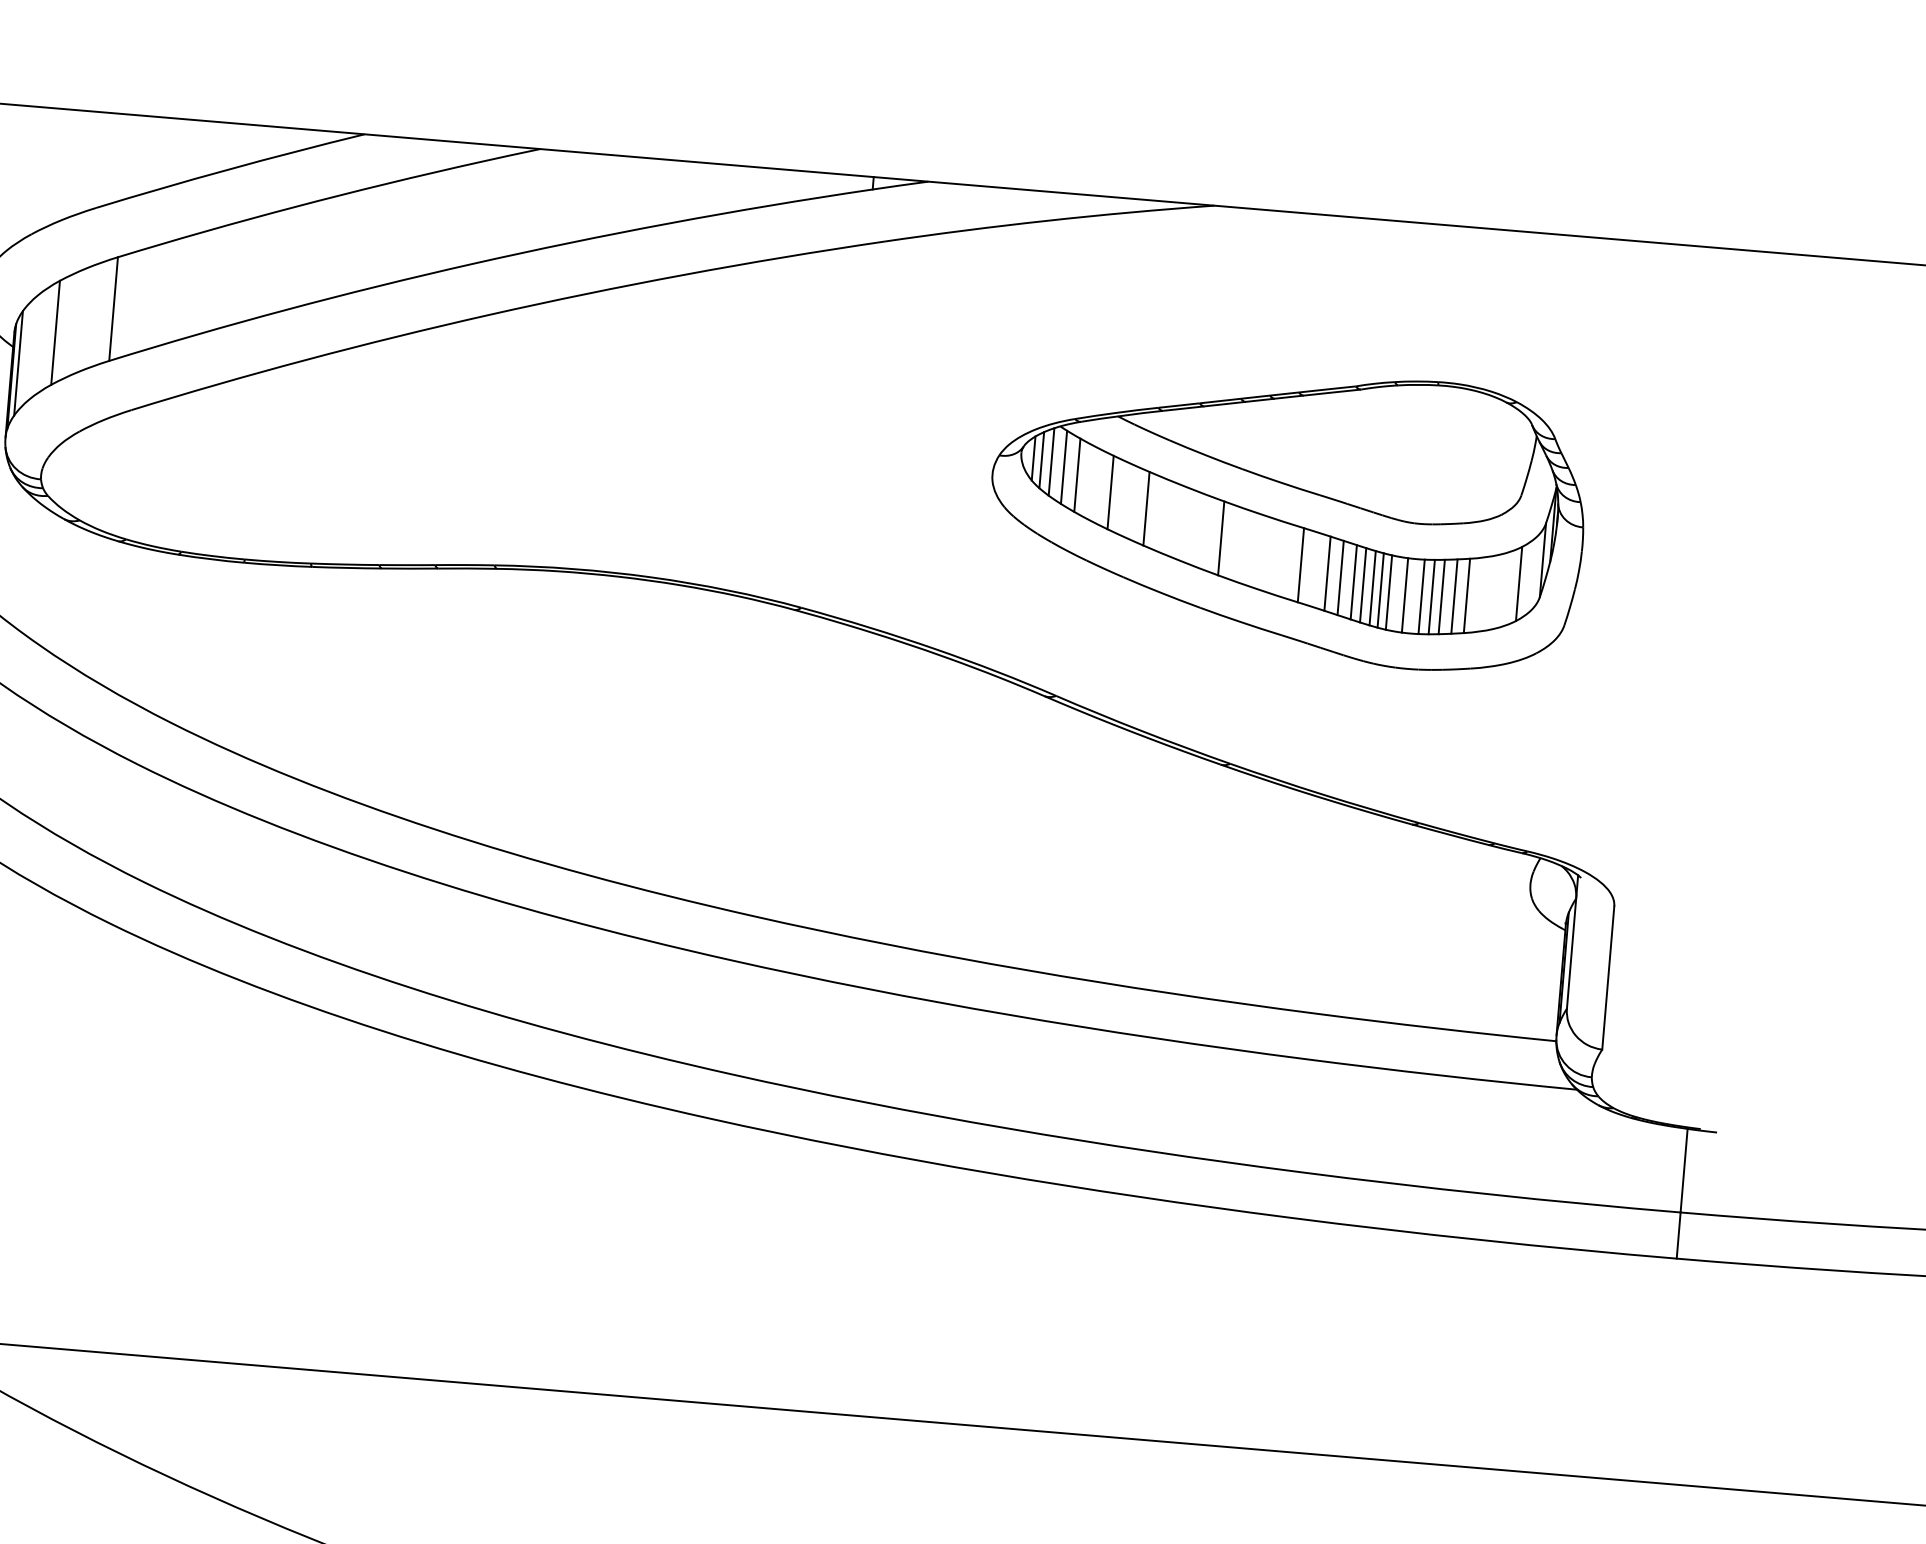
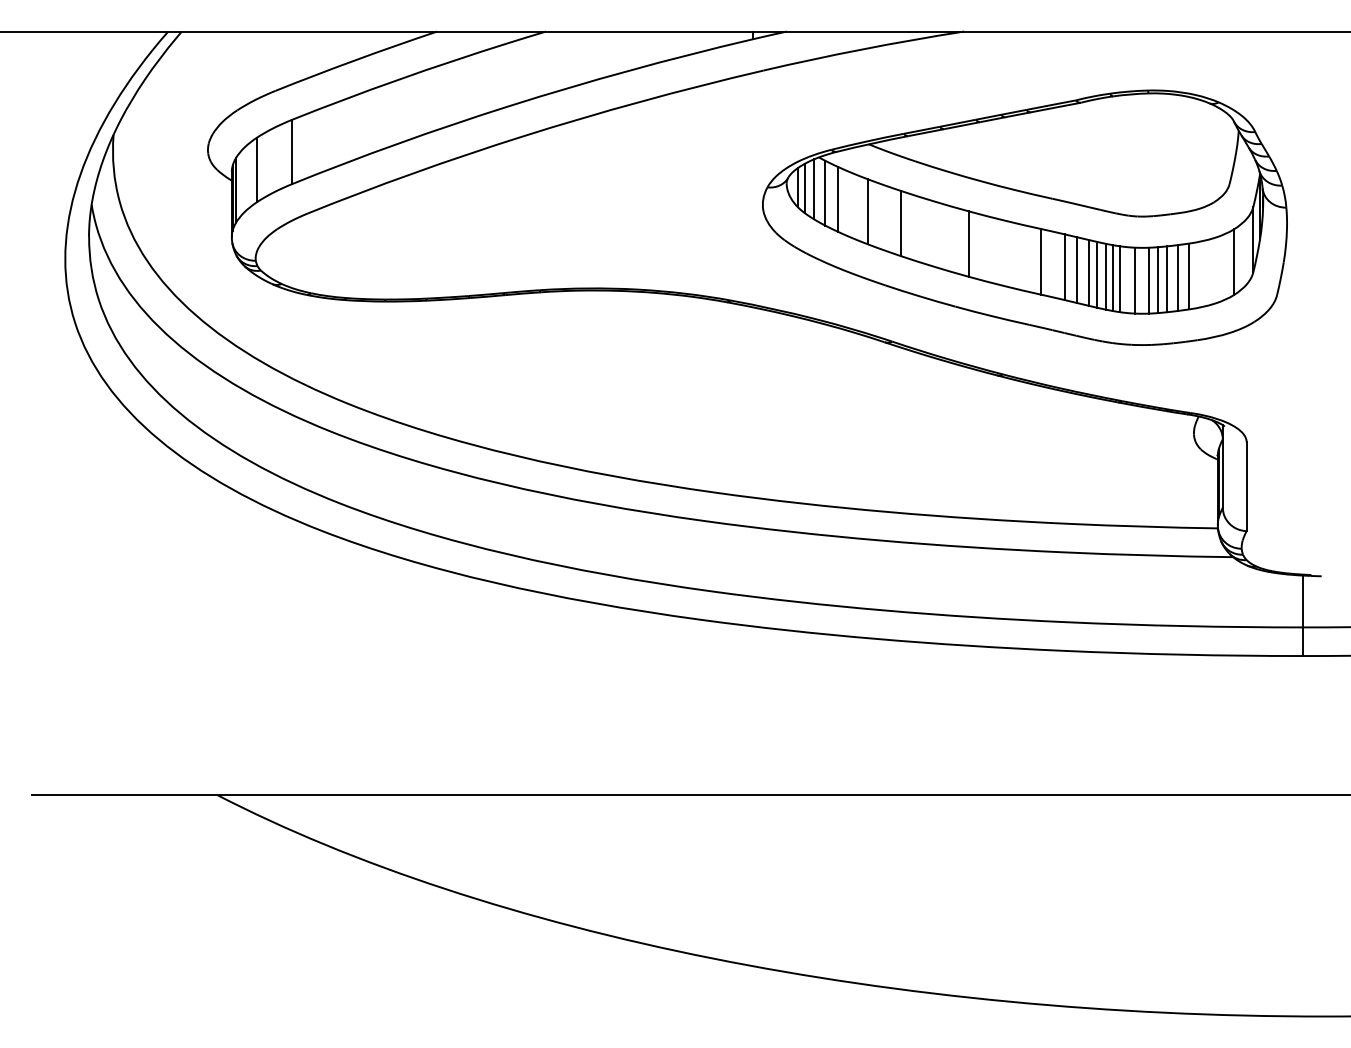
part: (1286, 513) -> (1024, 217), size x1.43

